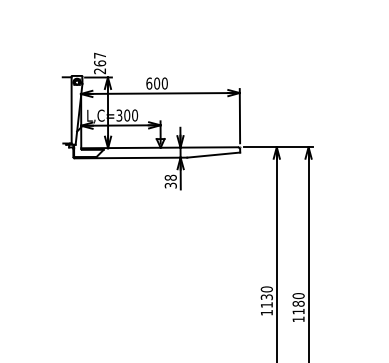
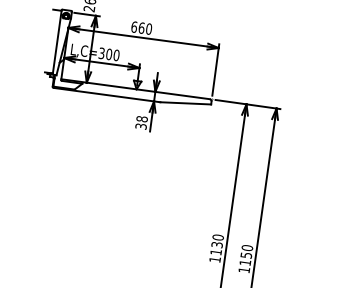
text: (157, 83) -> (142, 28), 600 -> 660
text: (298, 303) -> (246, 255), 1180 -> 1150

